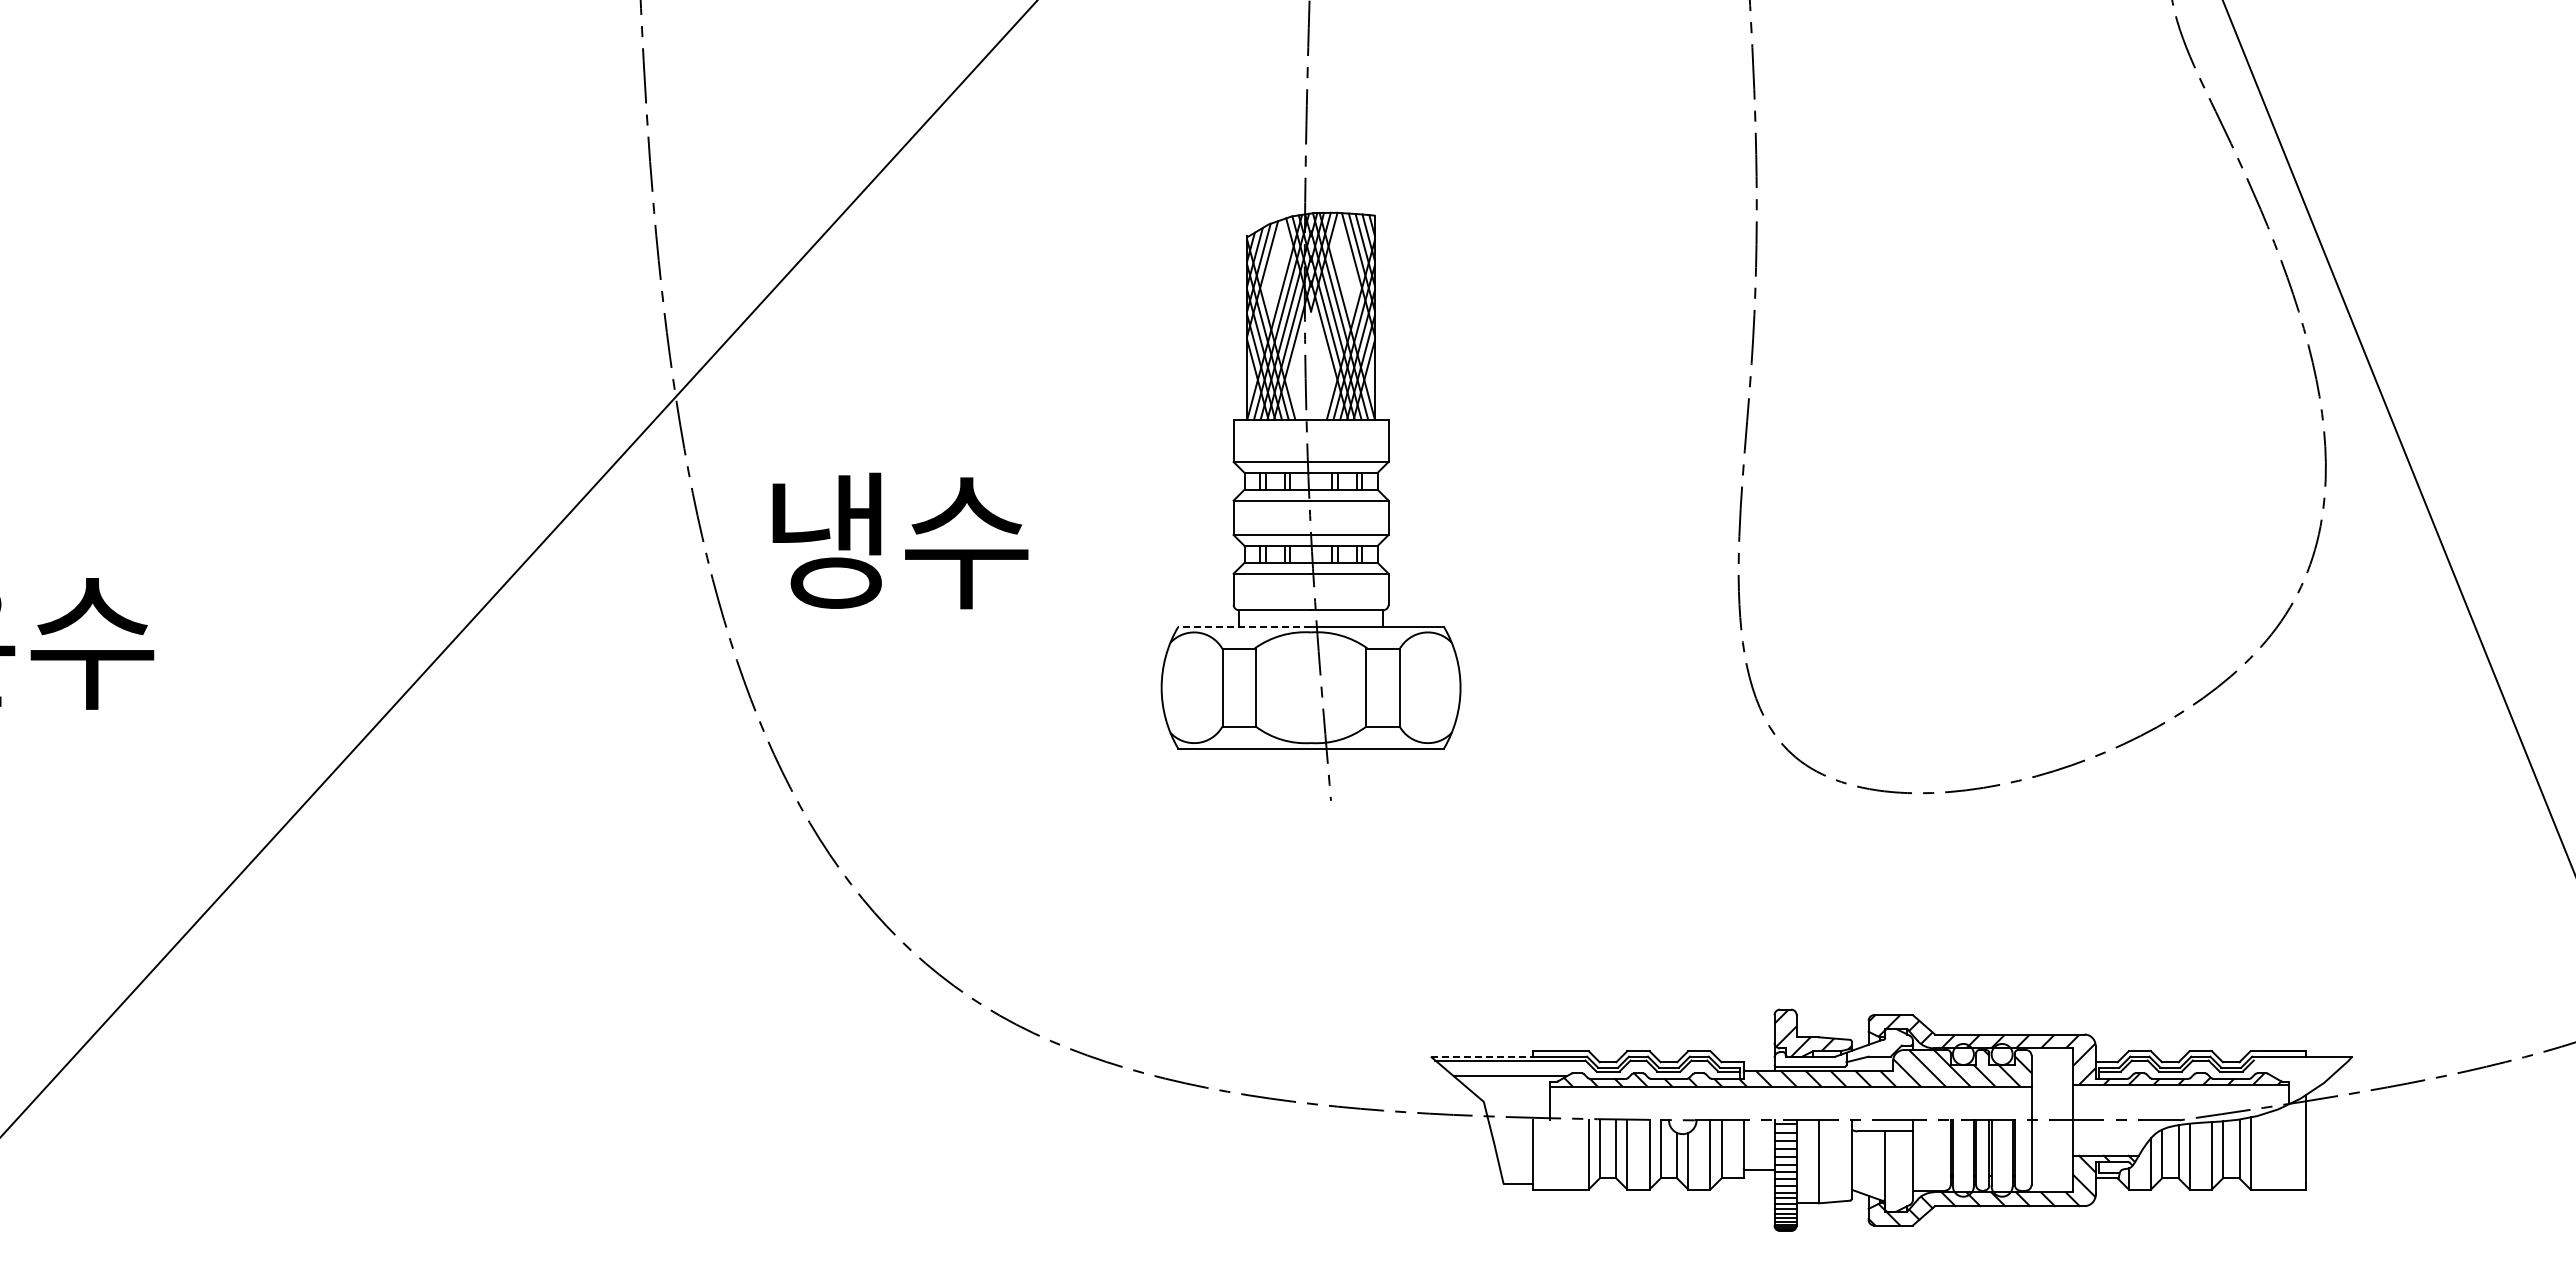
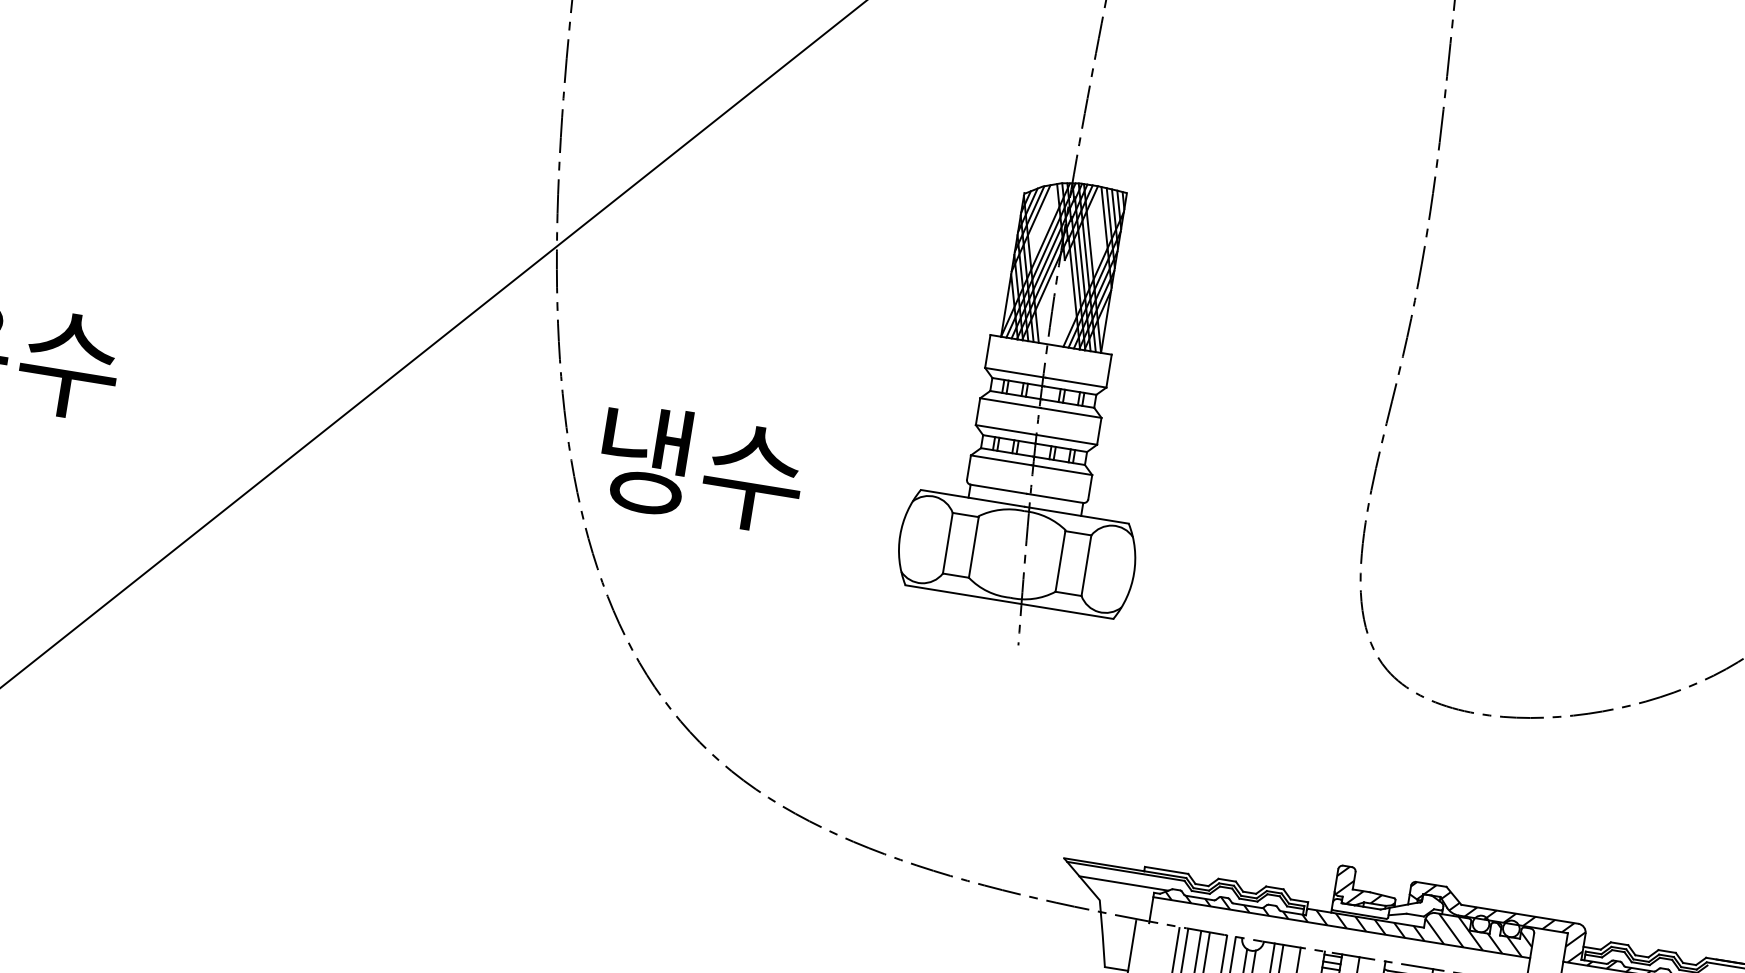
text: (900, 540) -> (701, 467), moved
line: (1244, 626) -> (972, 498), dashed -> solid
line: (1482, 1056) -> (1104, 864), dashed -> solid

